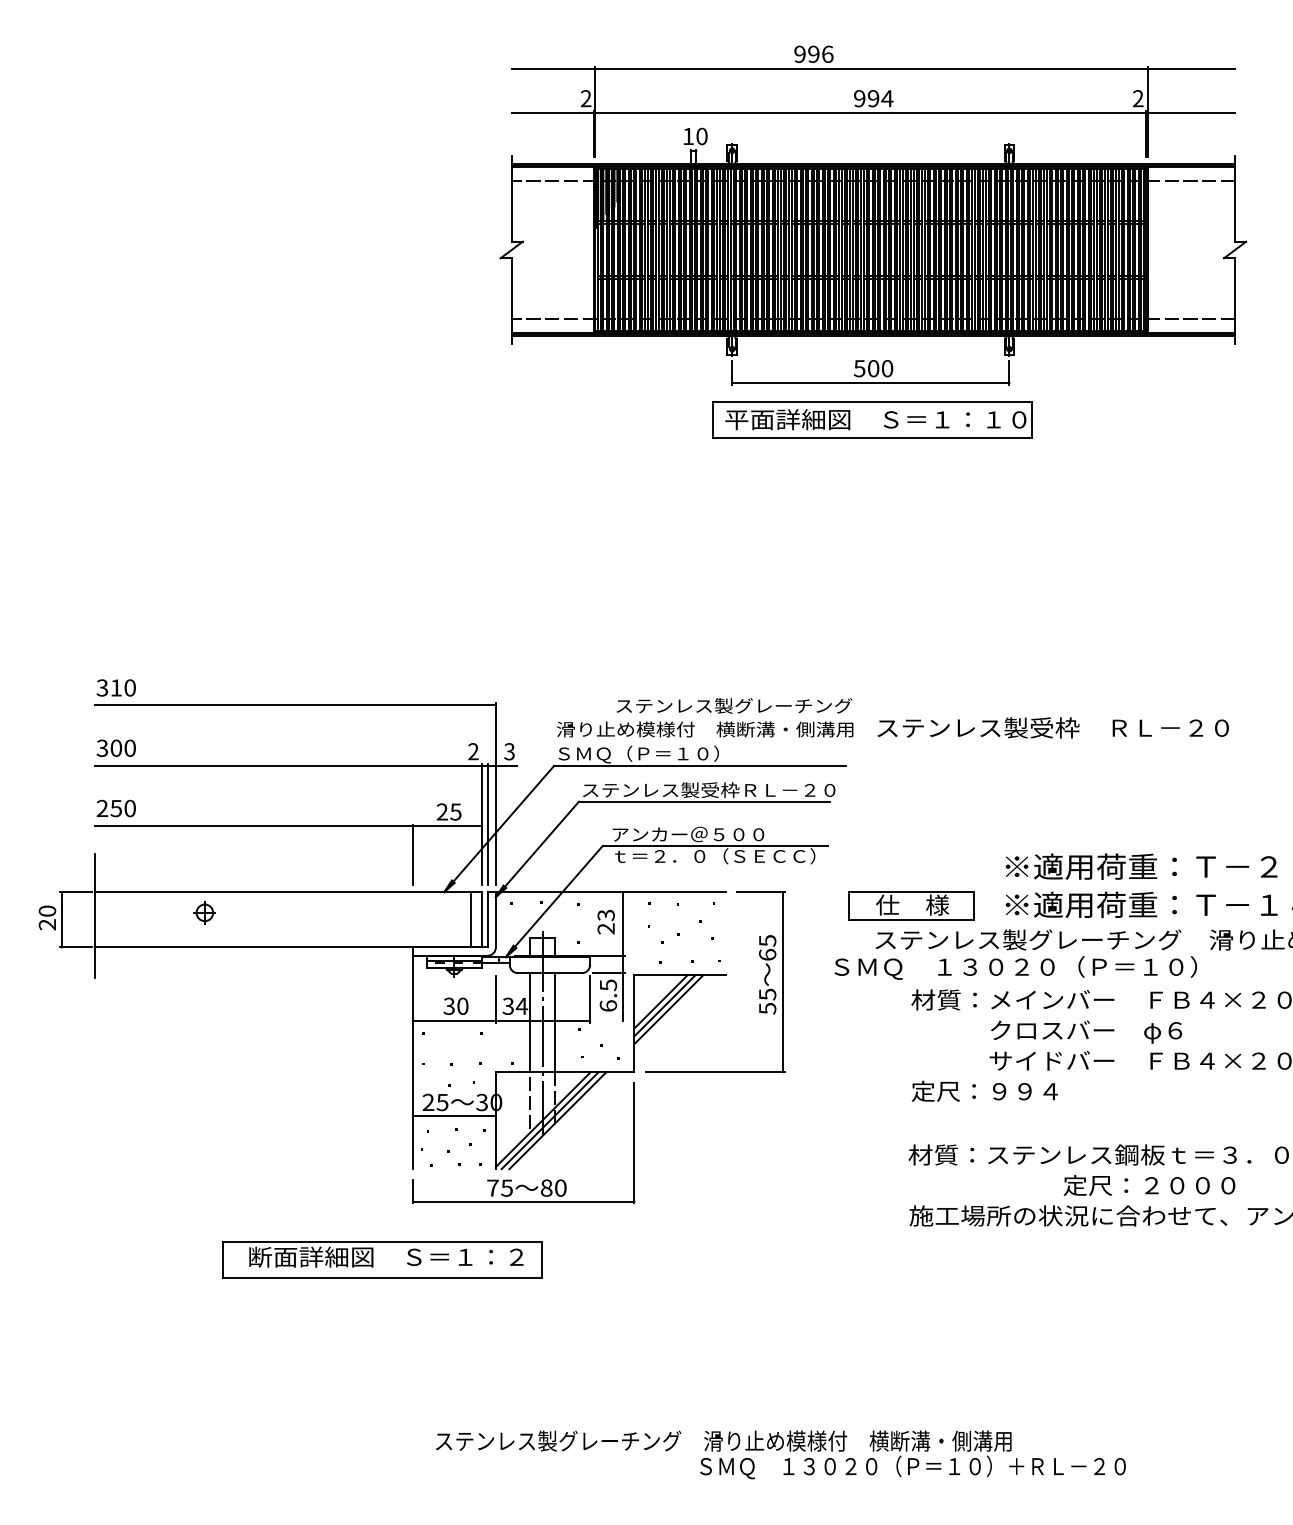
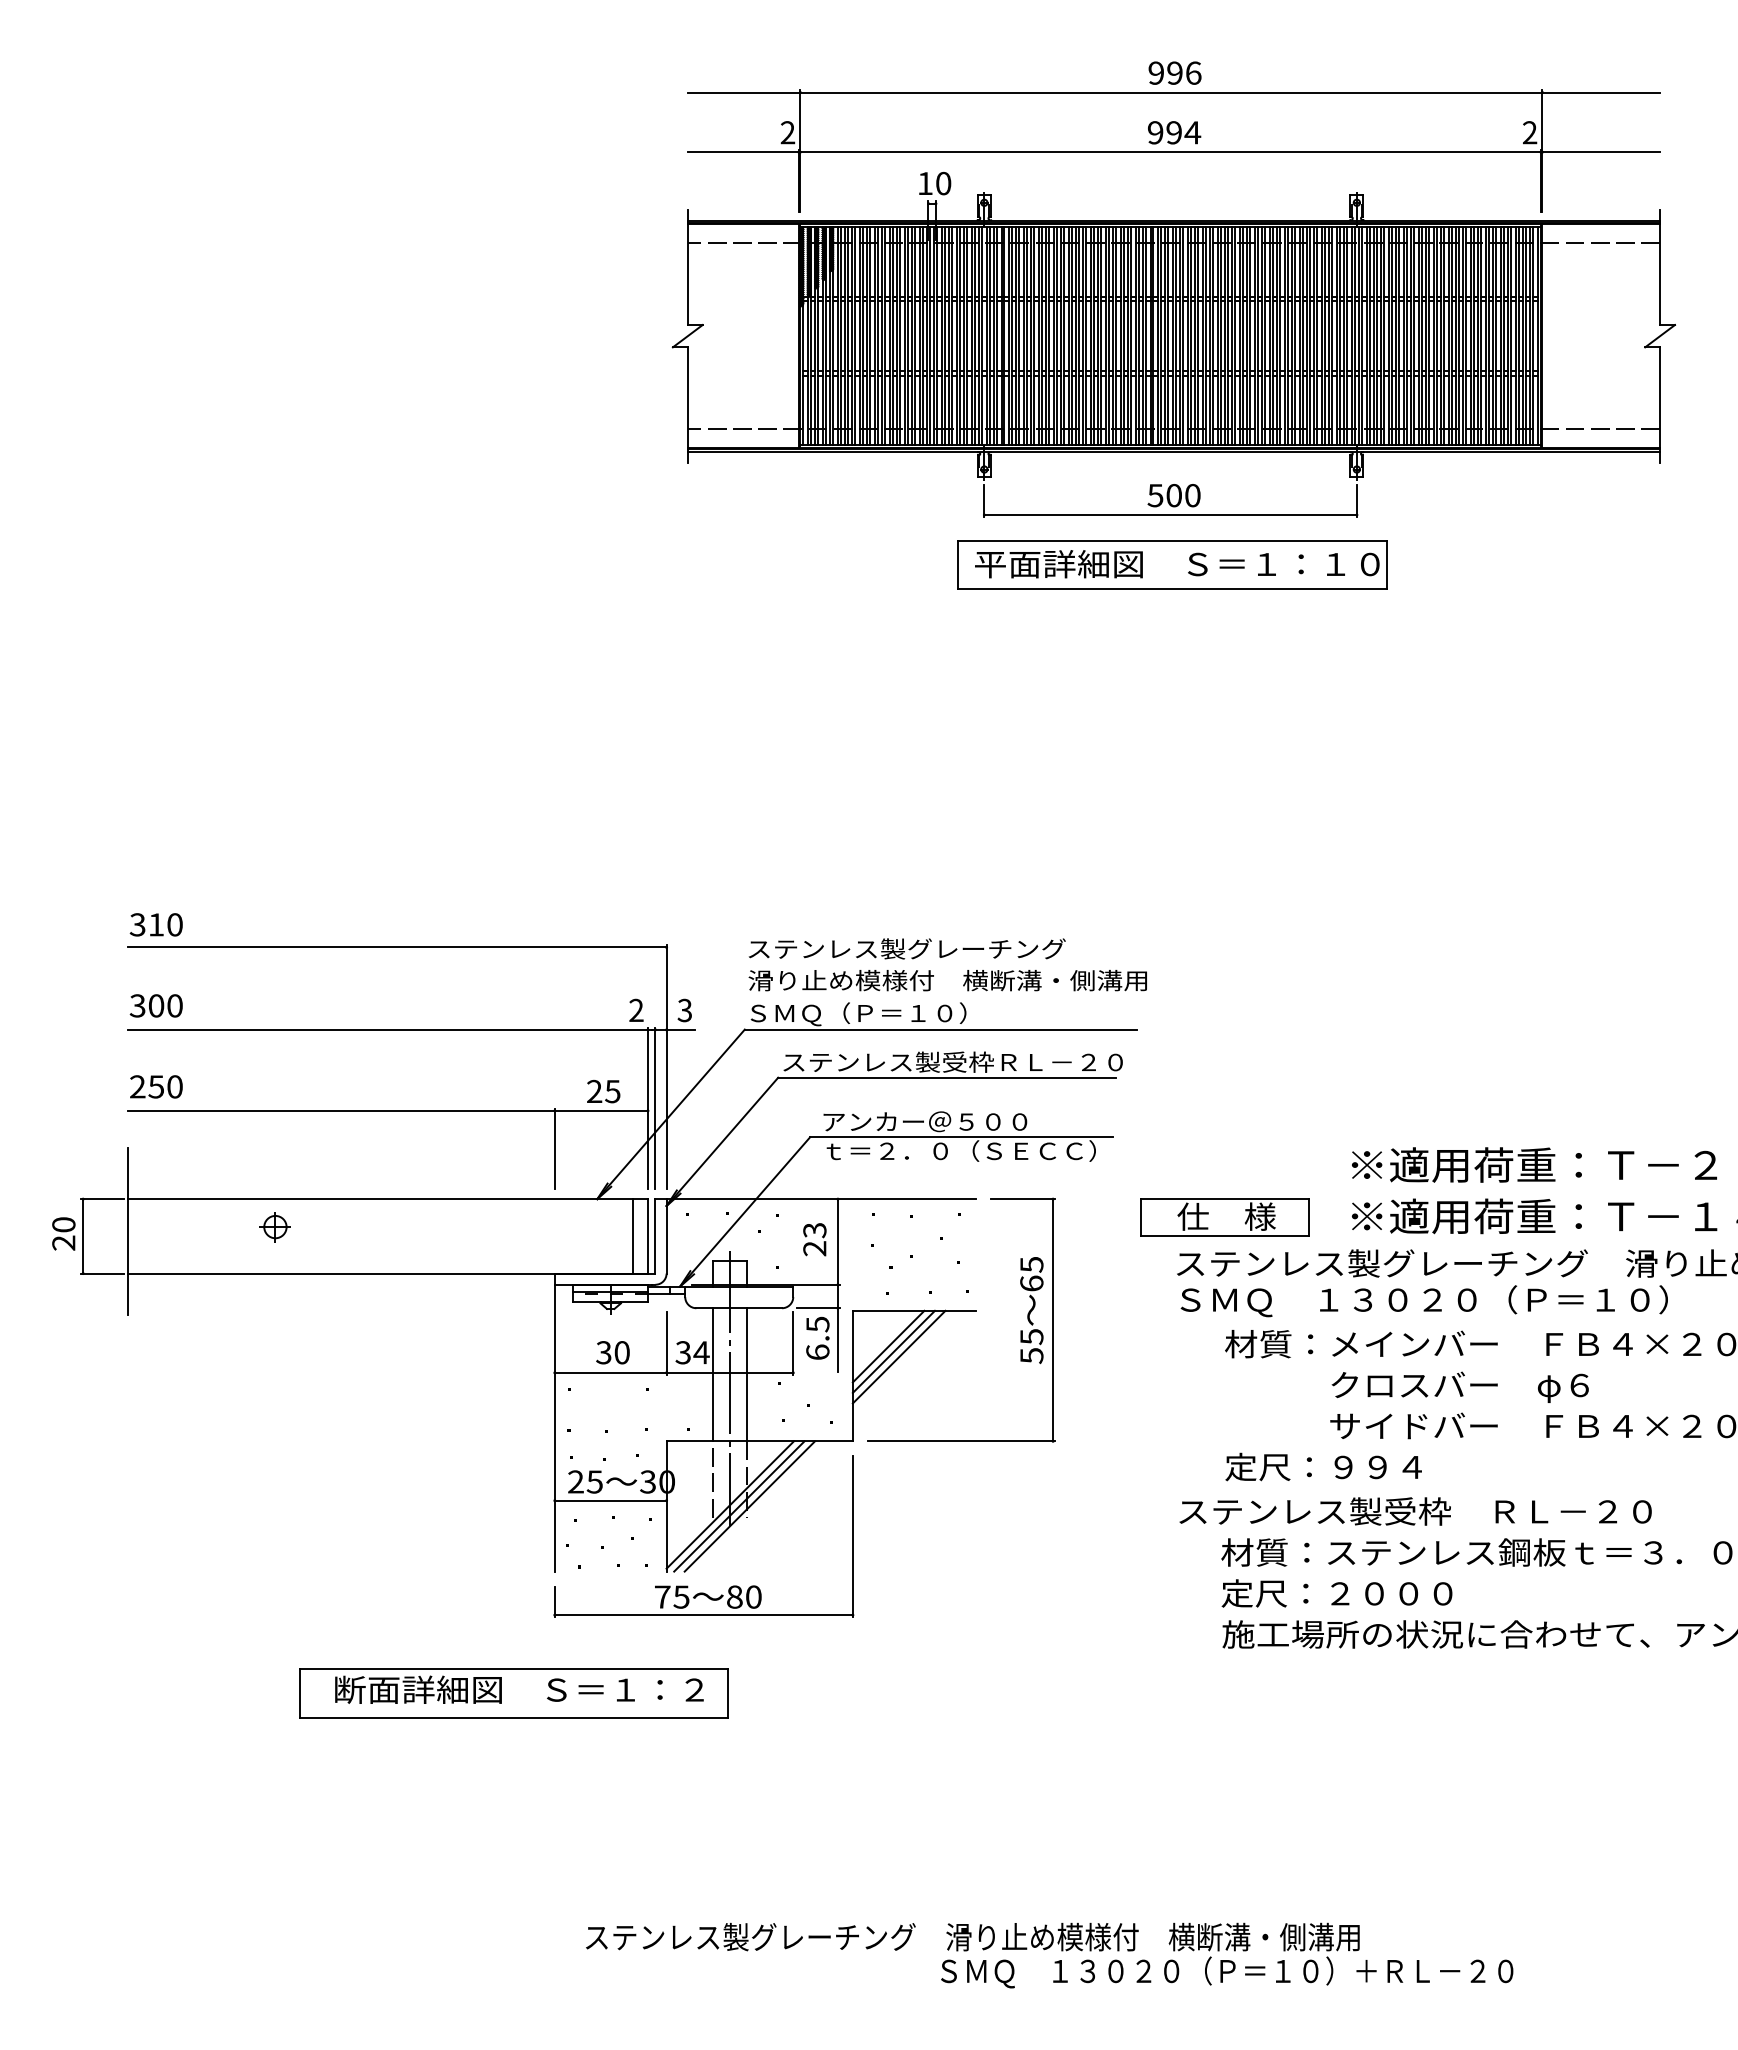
text: (813, 53) -> (1174, 72), moved
text: (733, 705) -> (906, 948), moved
text: (1053, 727) -> (1415, 1511), moved
text: (1015, 968) -> (1423, 1301), moved
text: (1149, 1185) -> (1336, 1593), moved

